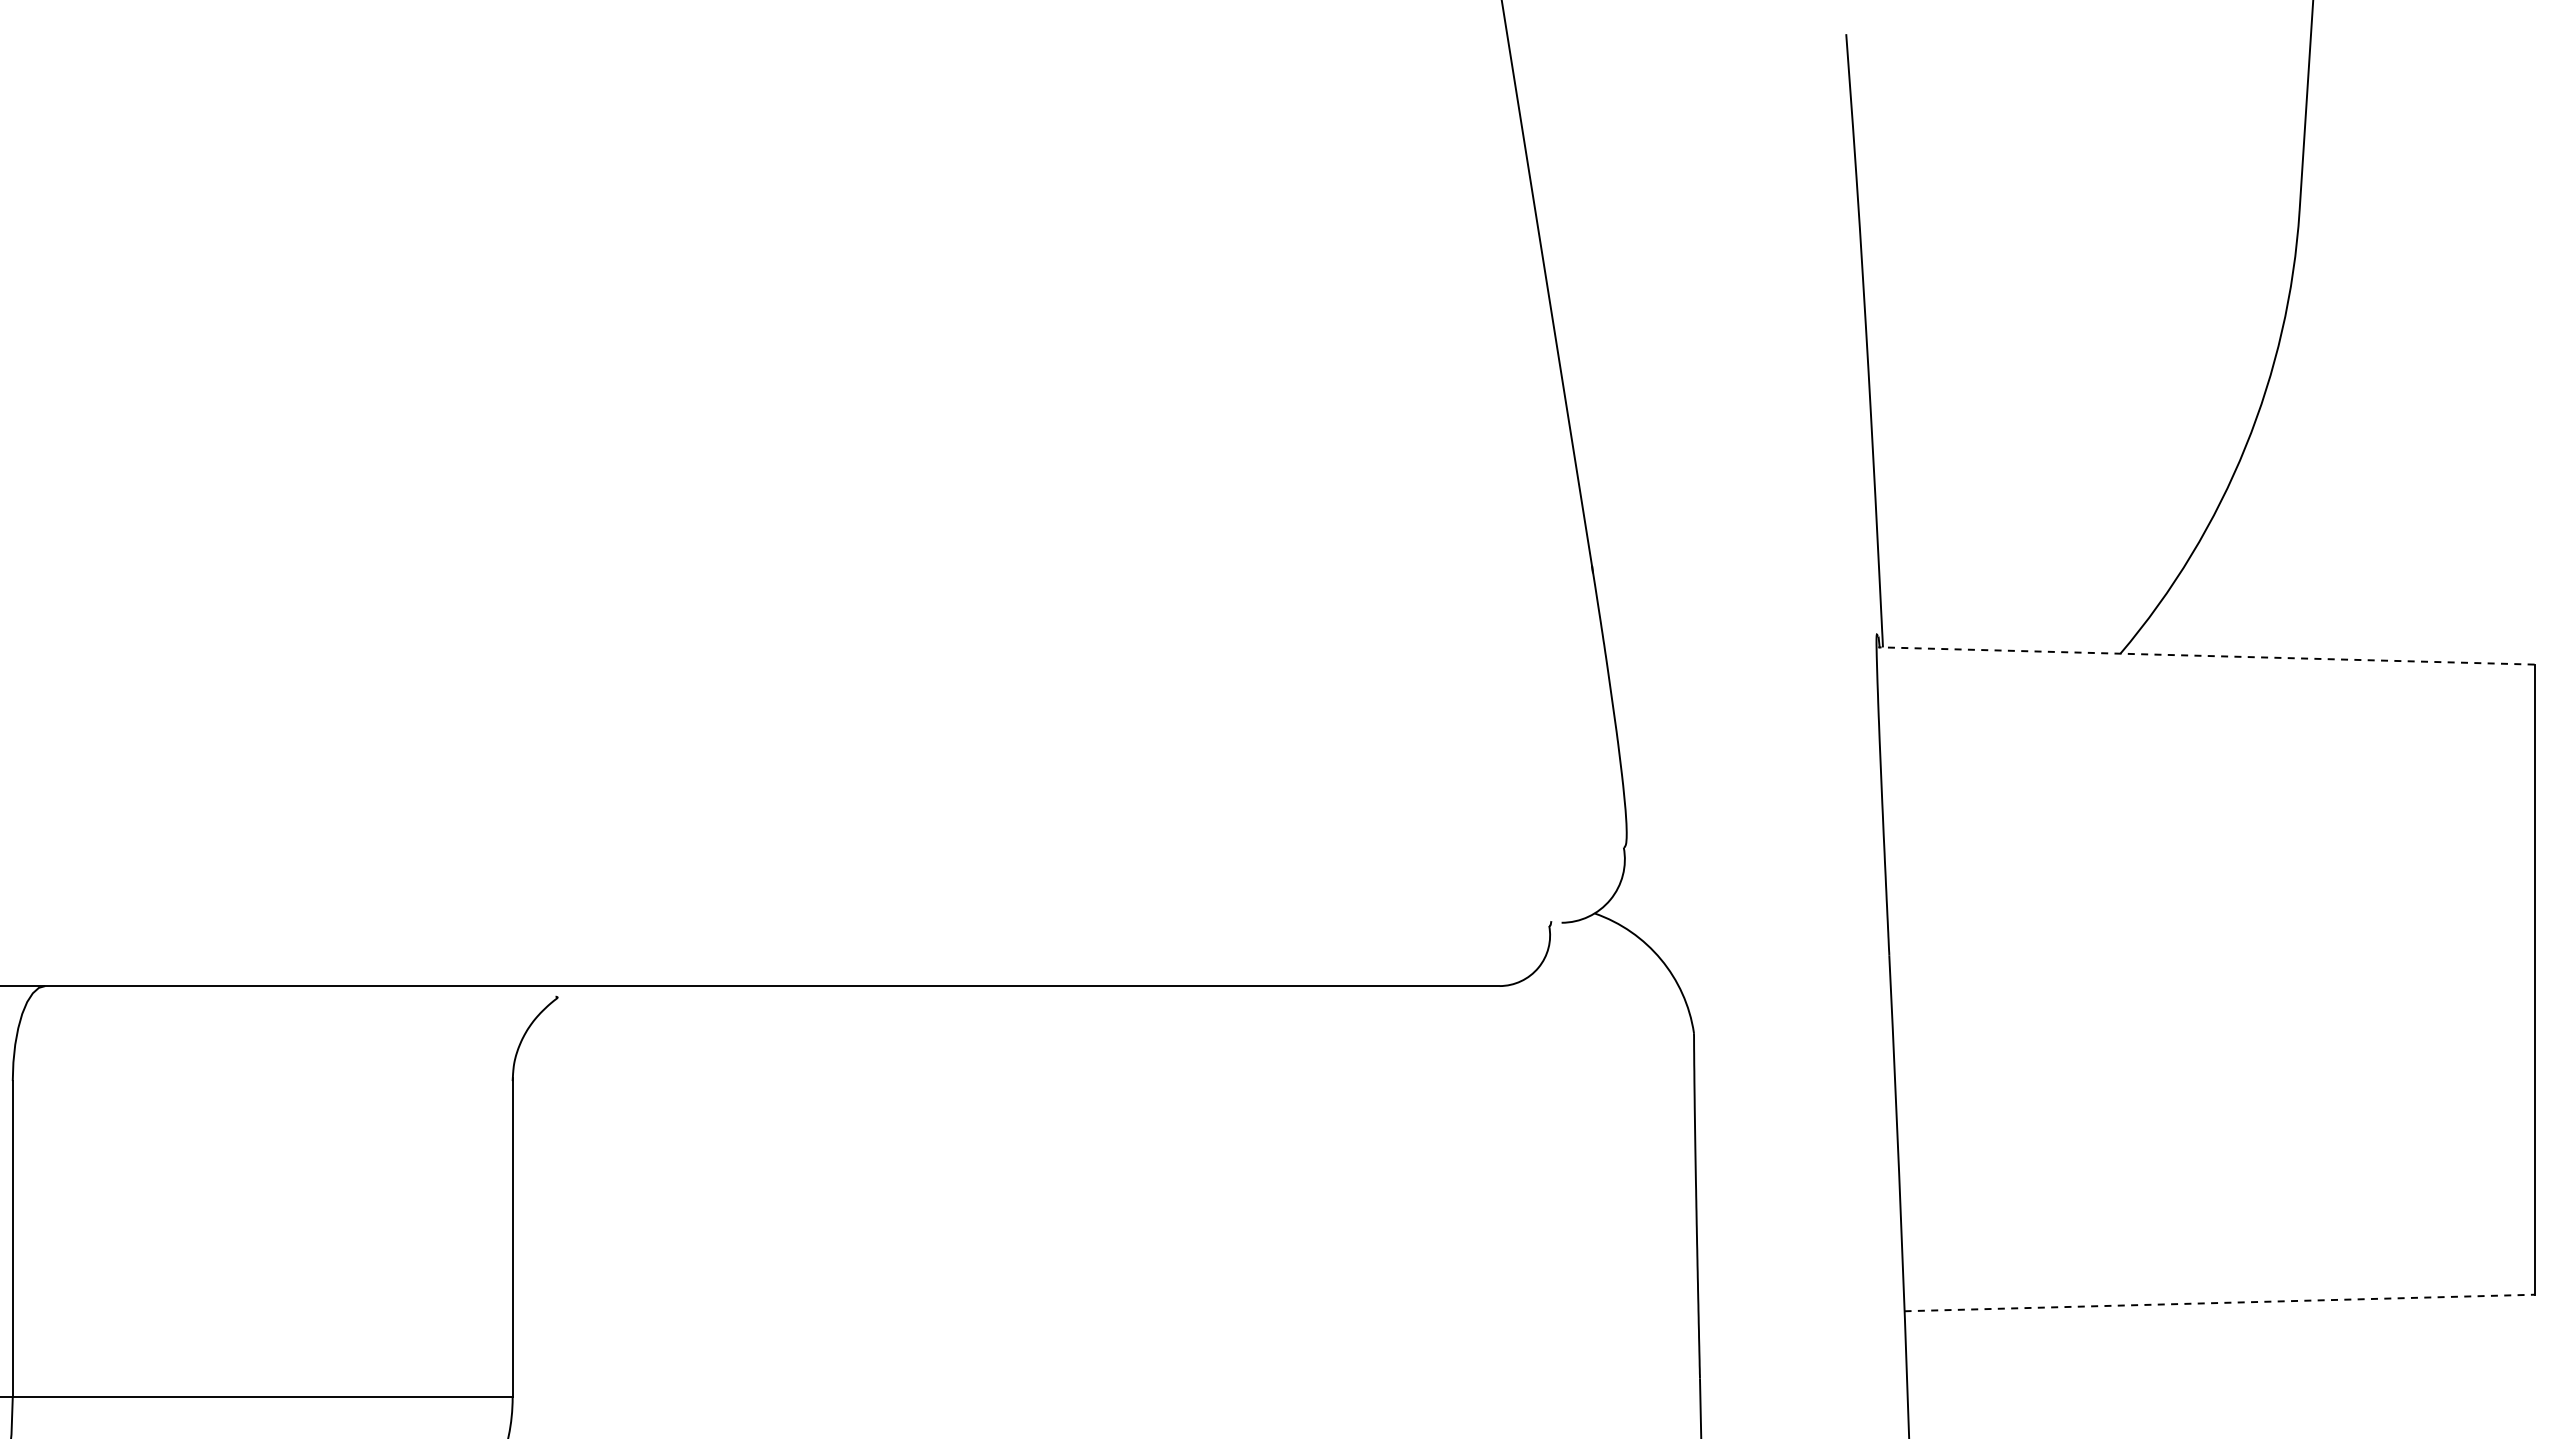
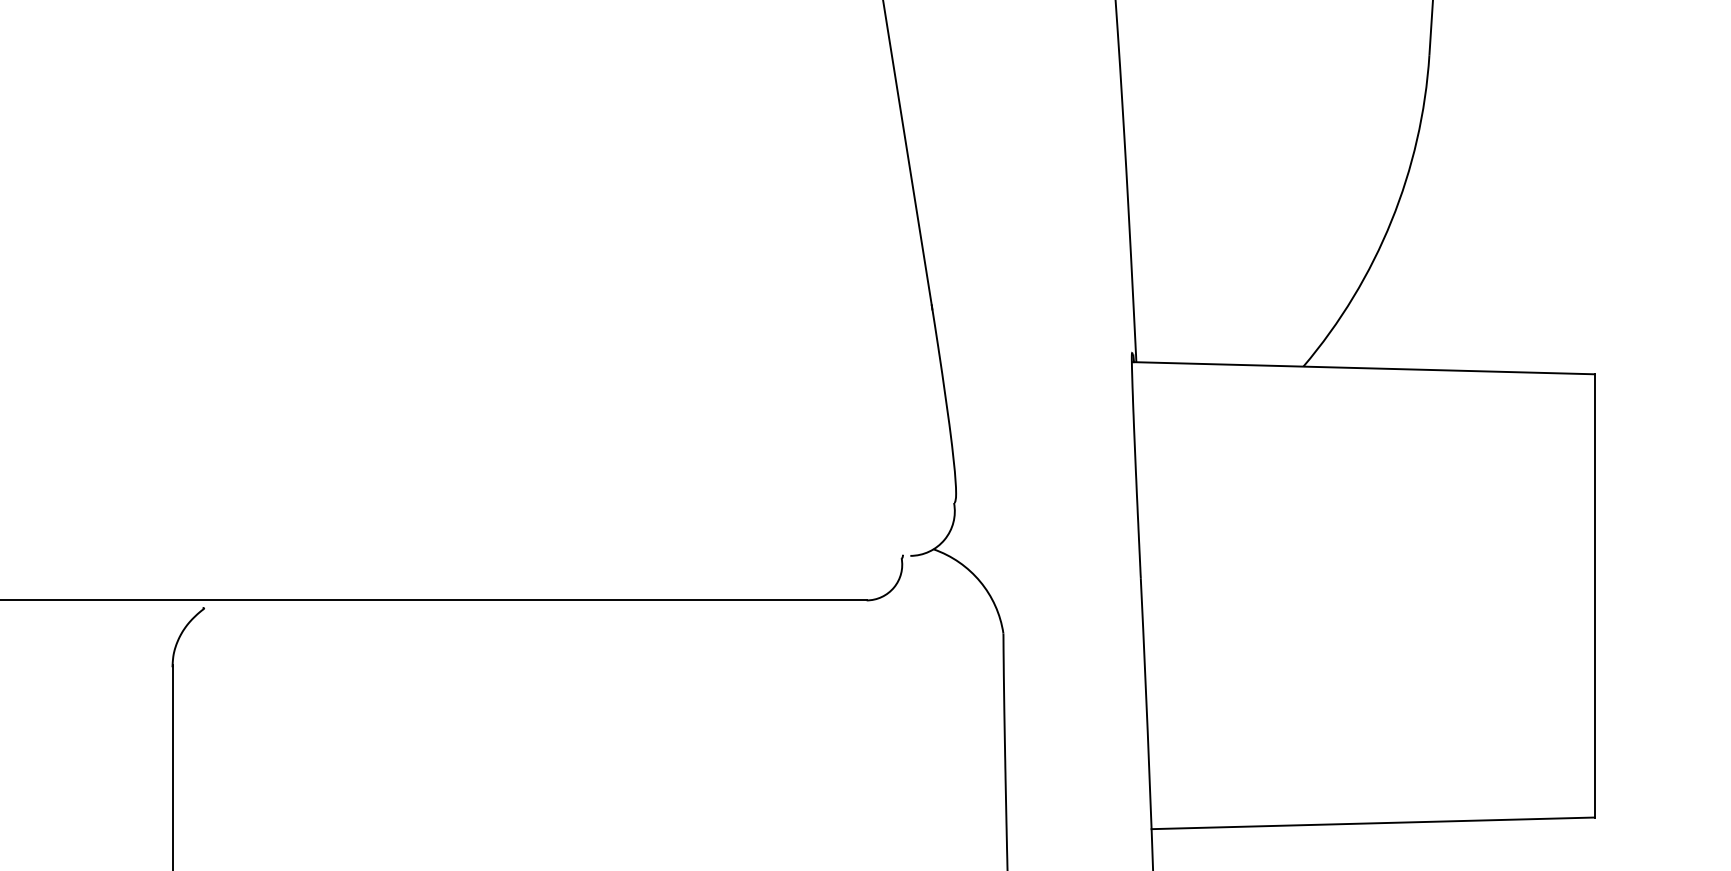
line: (2205, 655) -> (1363, 367), dashed -> solid
line: (2220, 1302) -> (1373, 822), dashed -> solid

